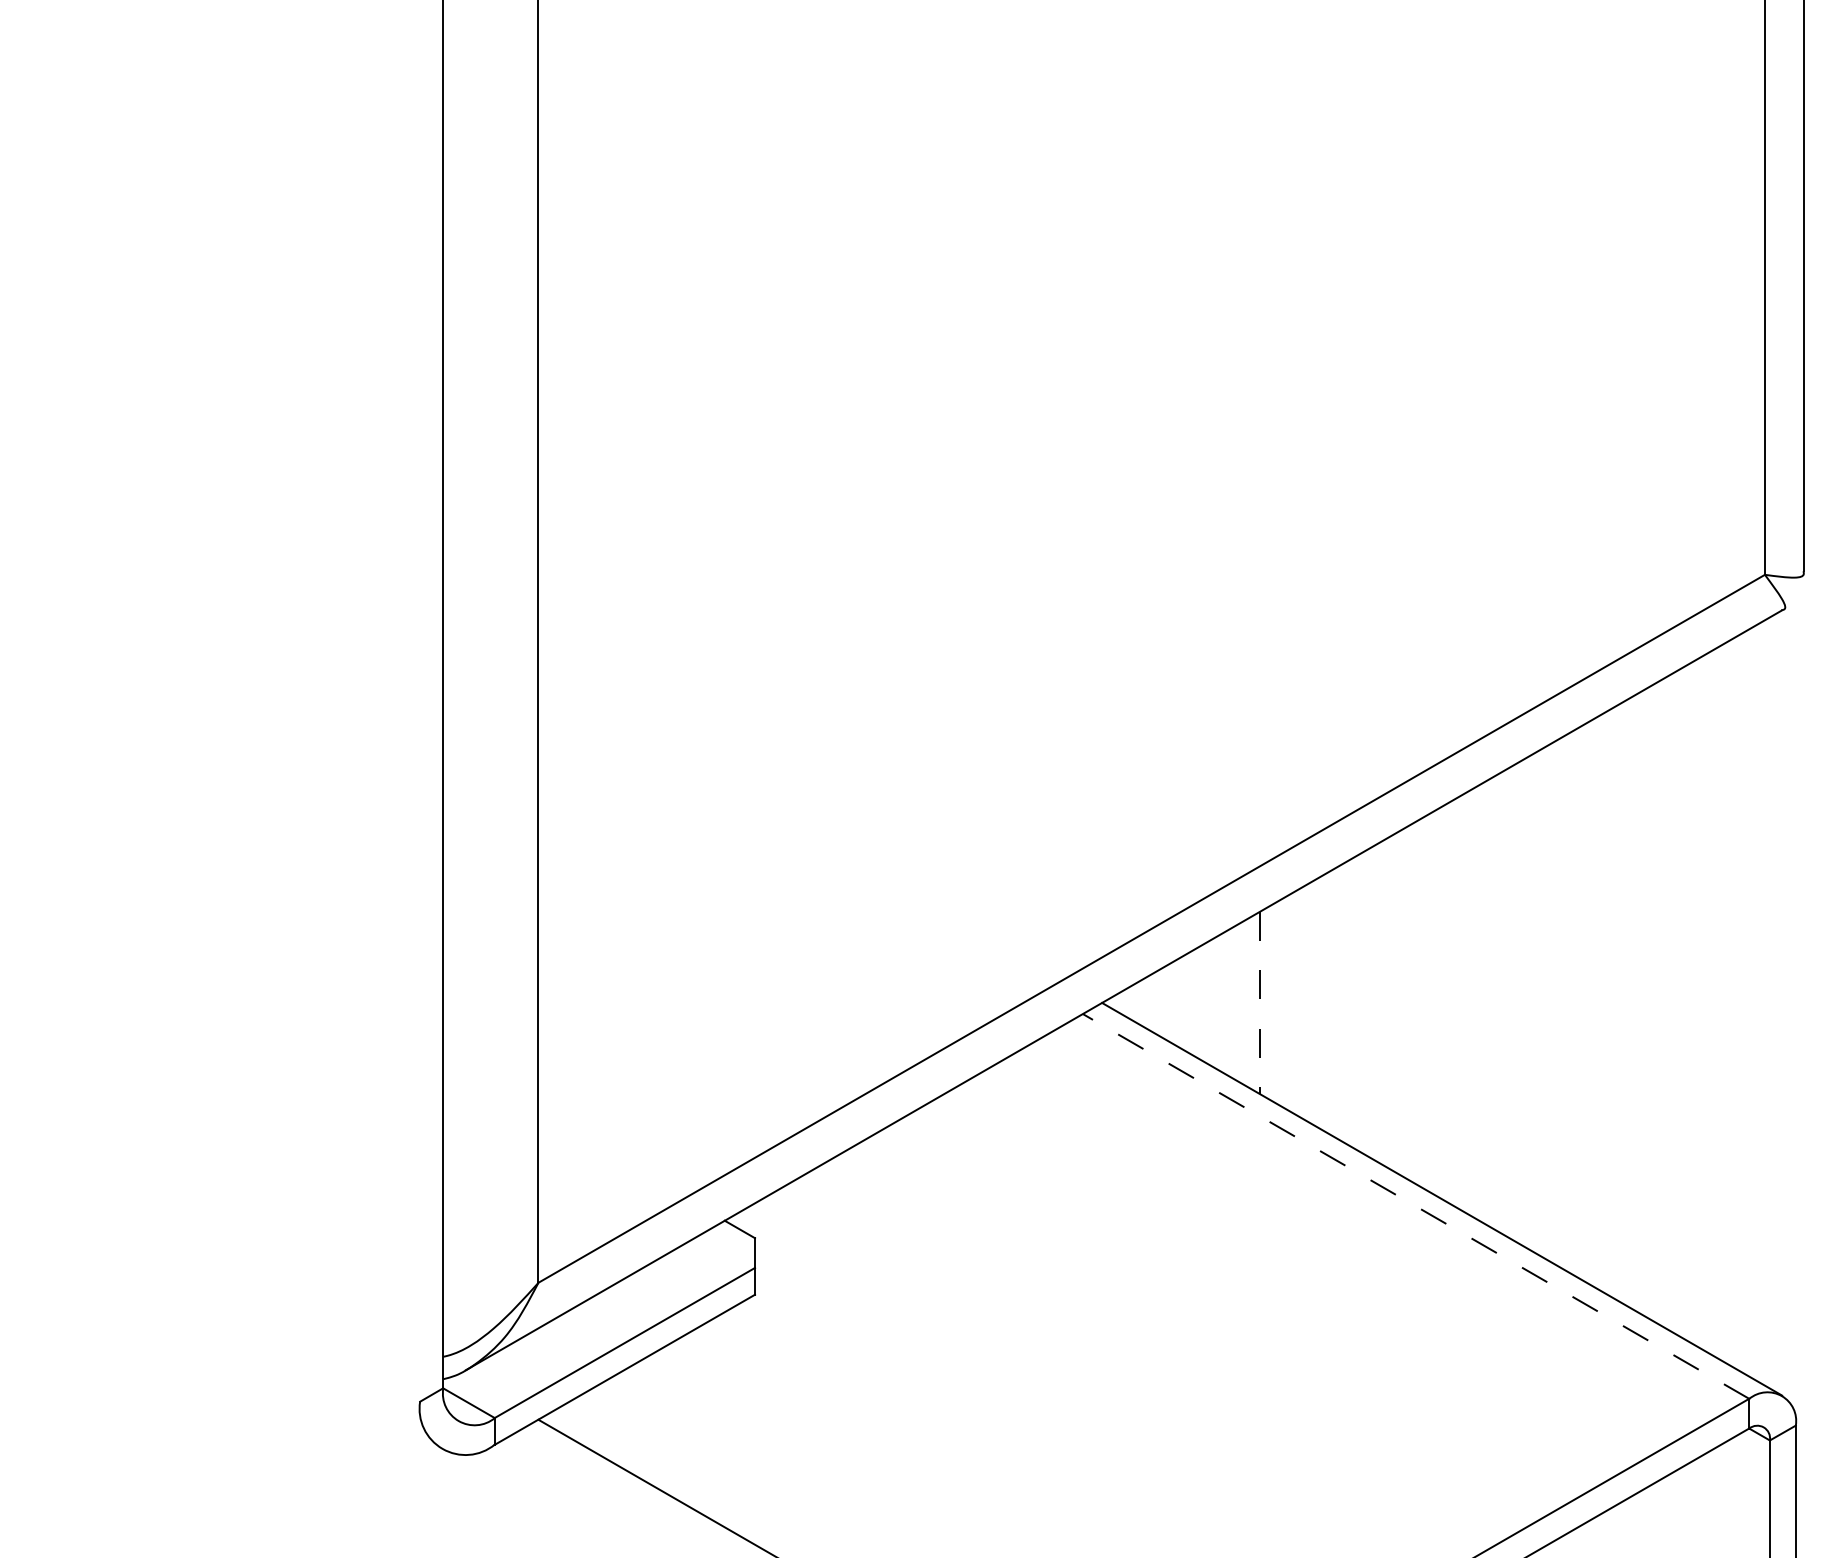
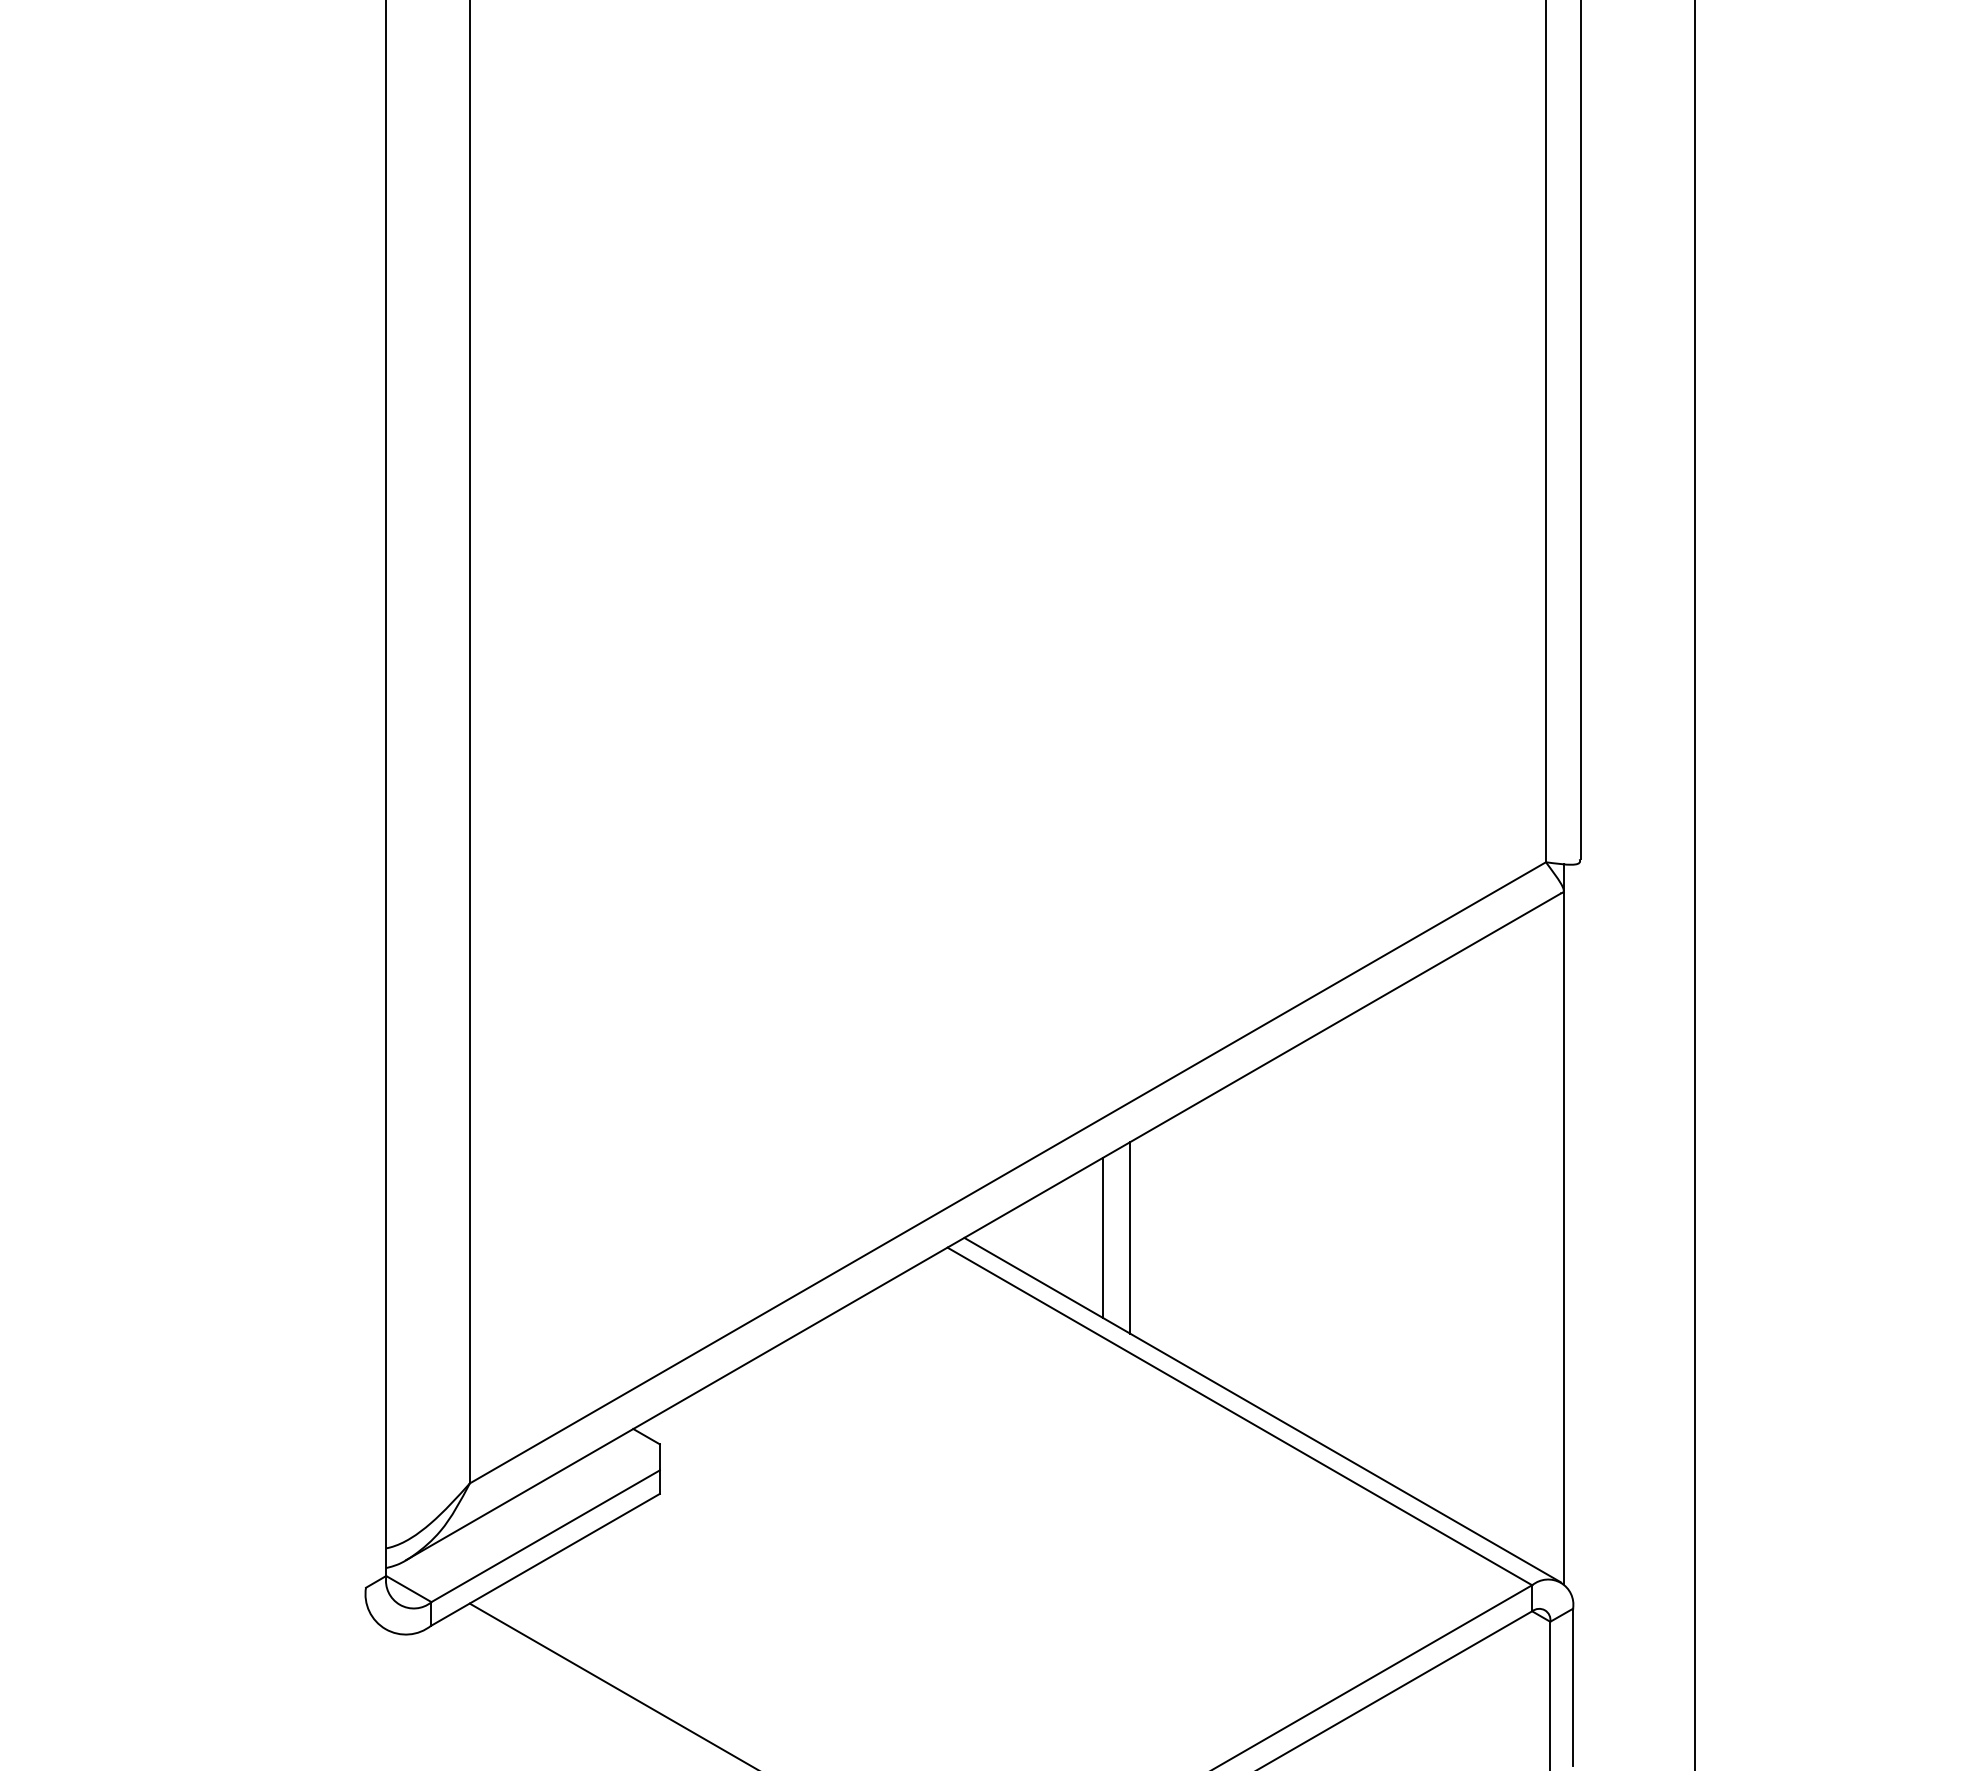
line: (1784, 987) -> (1563, 1224), added
line: (1290, 1002) -> (1129, 1237), added
line: (1259, 1003) -> (1102, 1238), dashed -> solid
line: (1415, 1206) -> (1239, 1416), dashed -> solid

